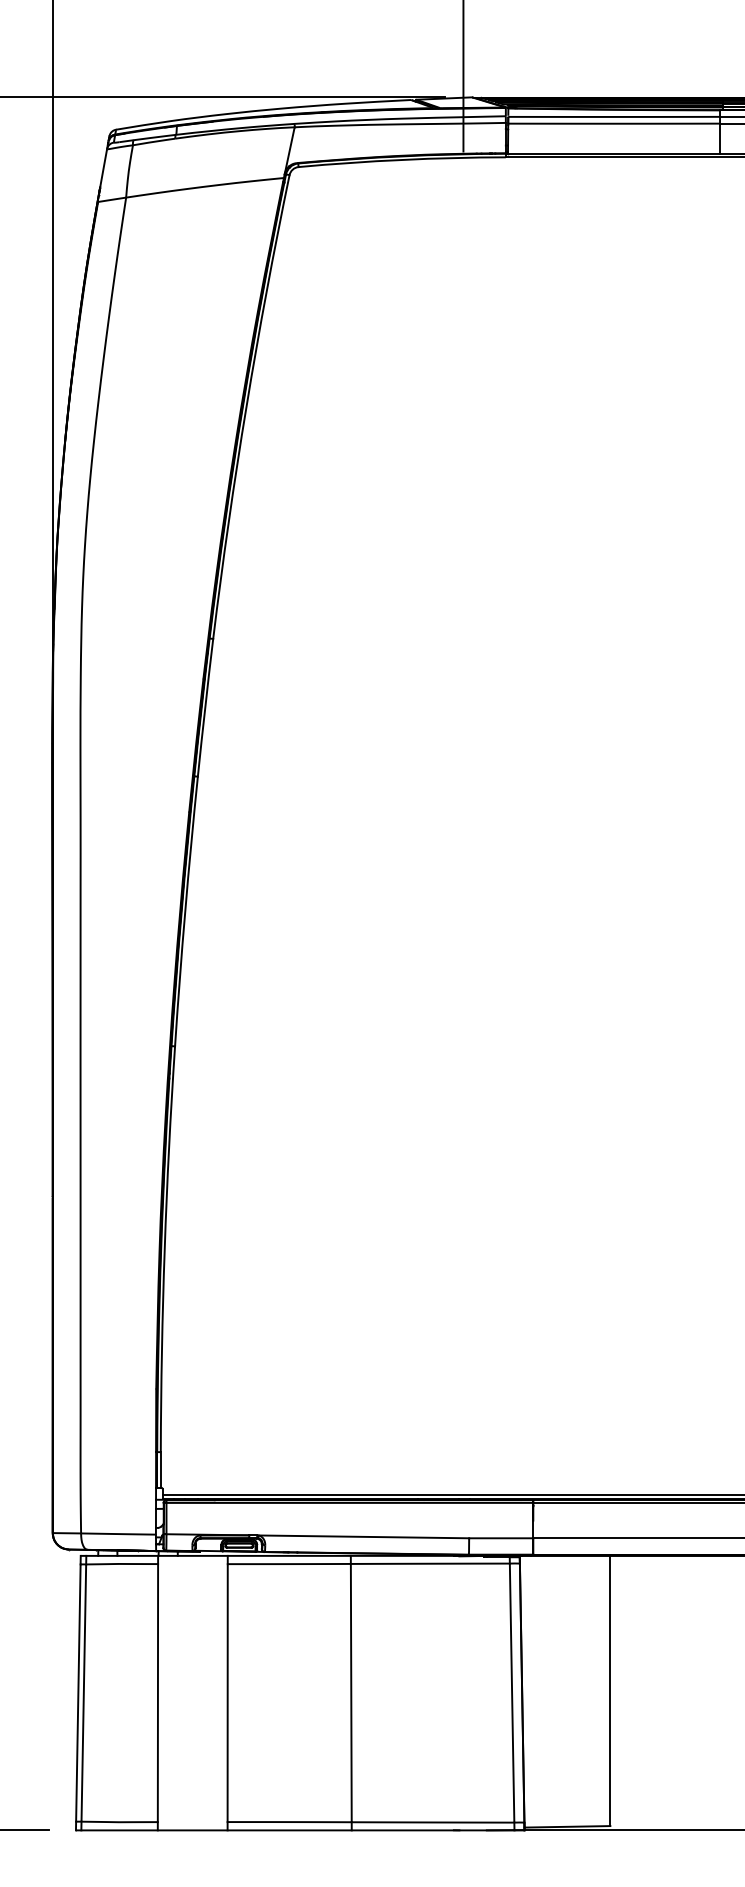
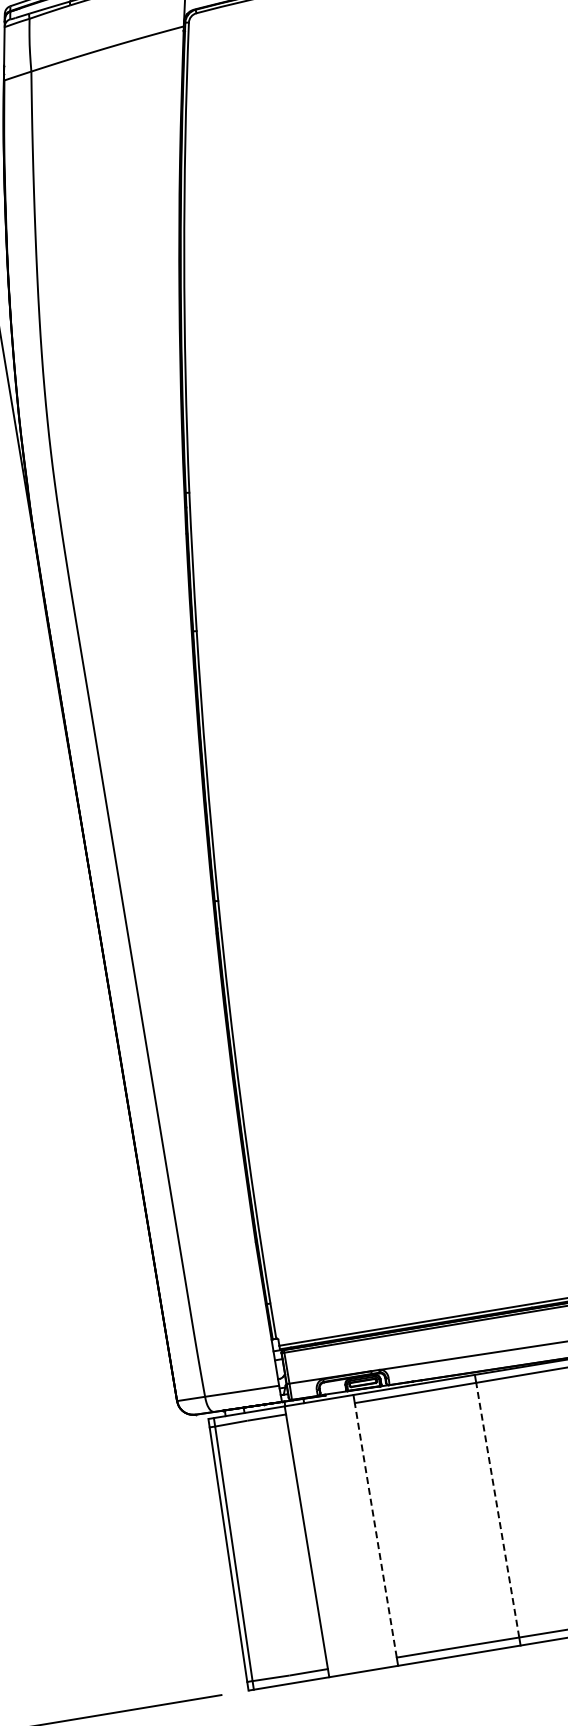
line: (227, 1693) -> (375, 1530), solid -> dashed
line: (351, 1693) -> (498, 1510), solid -> dashed

